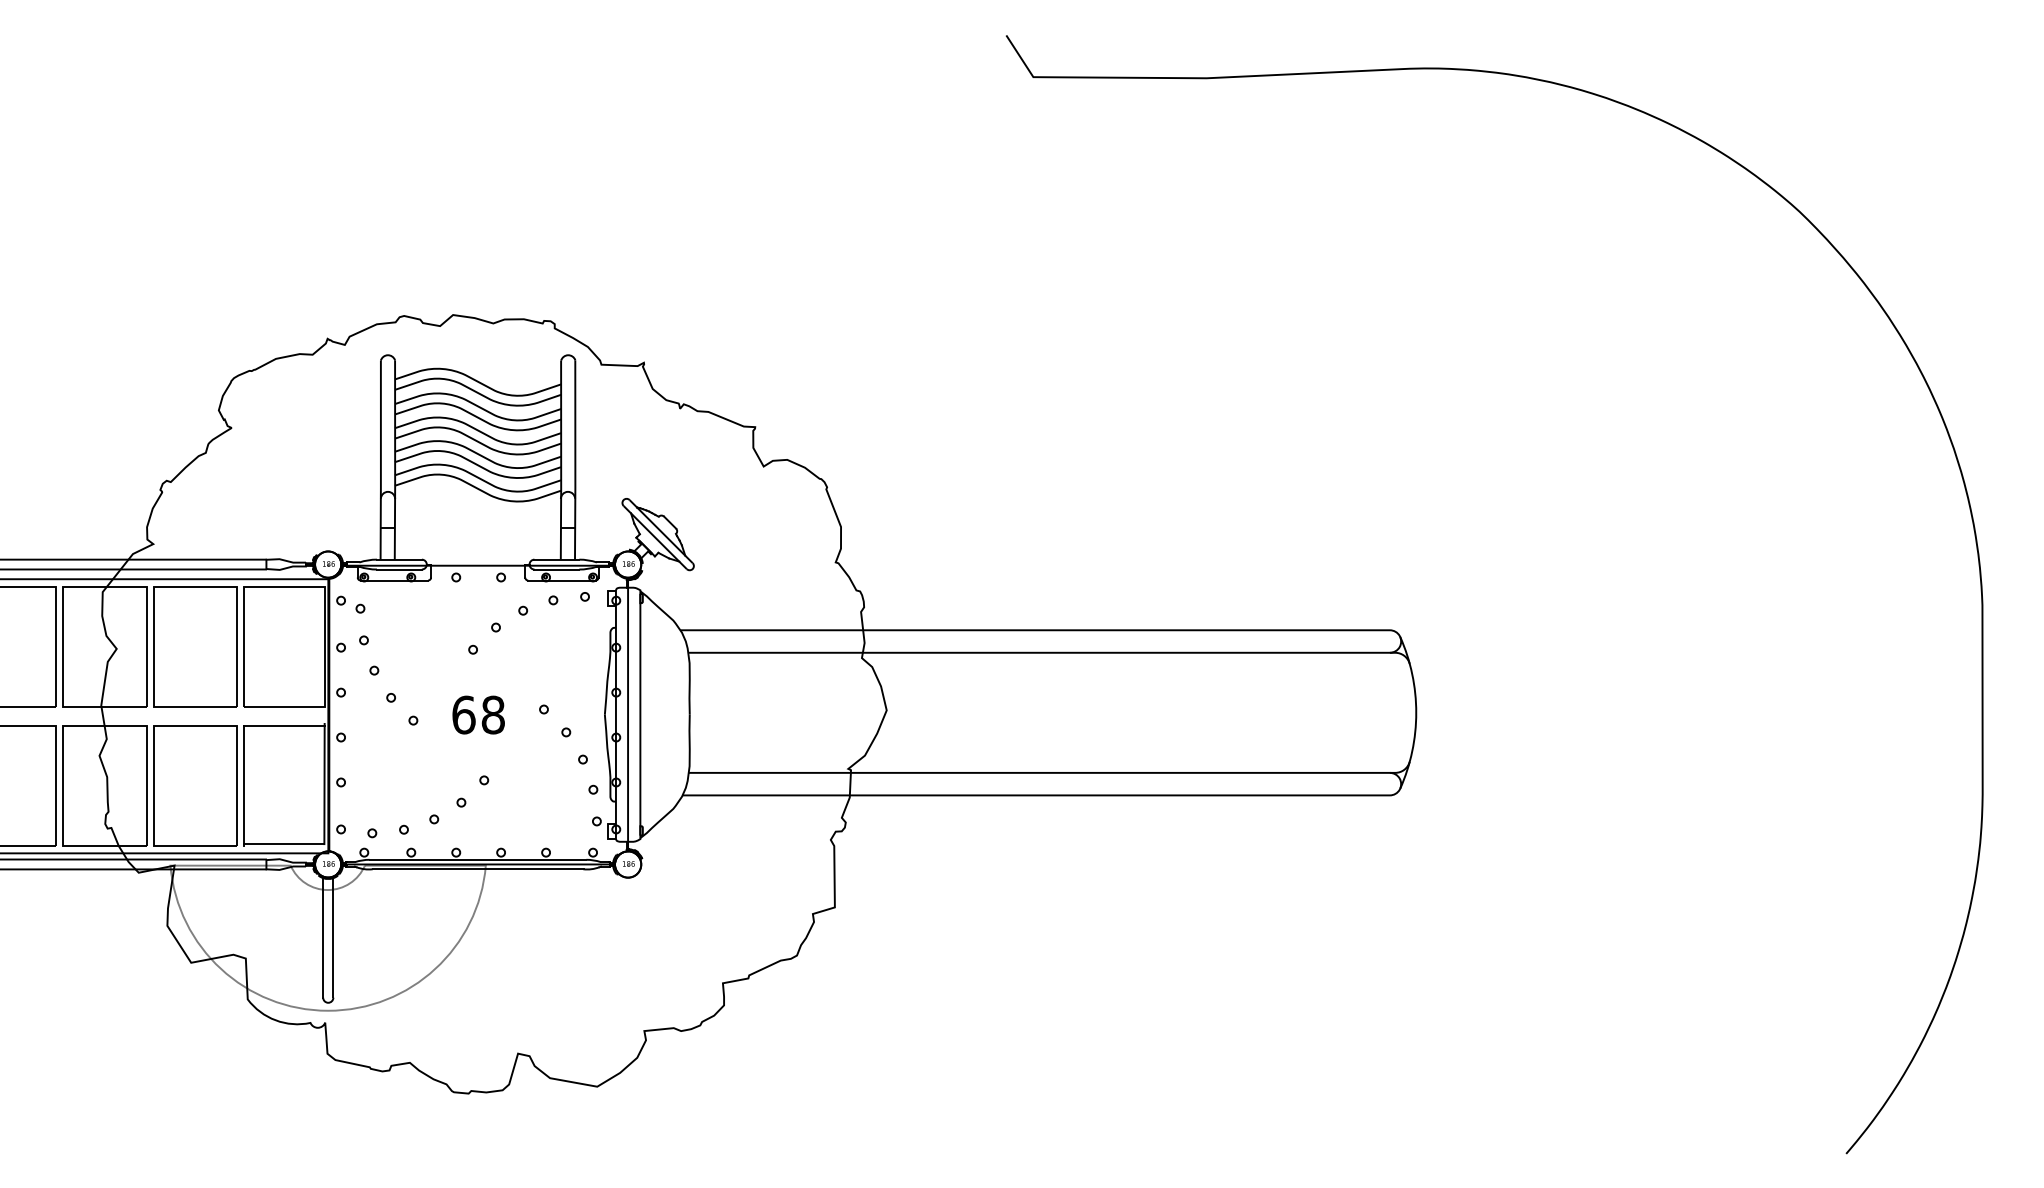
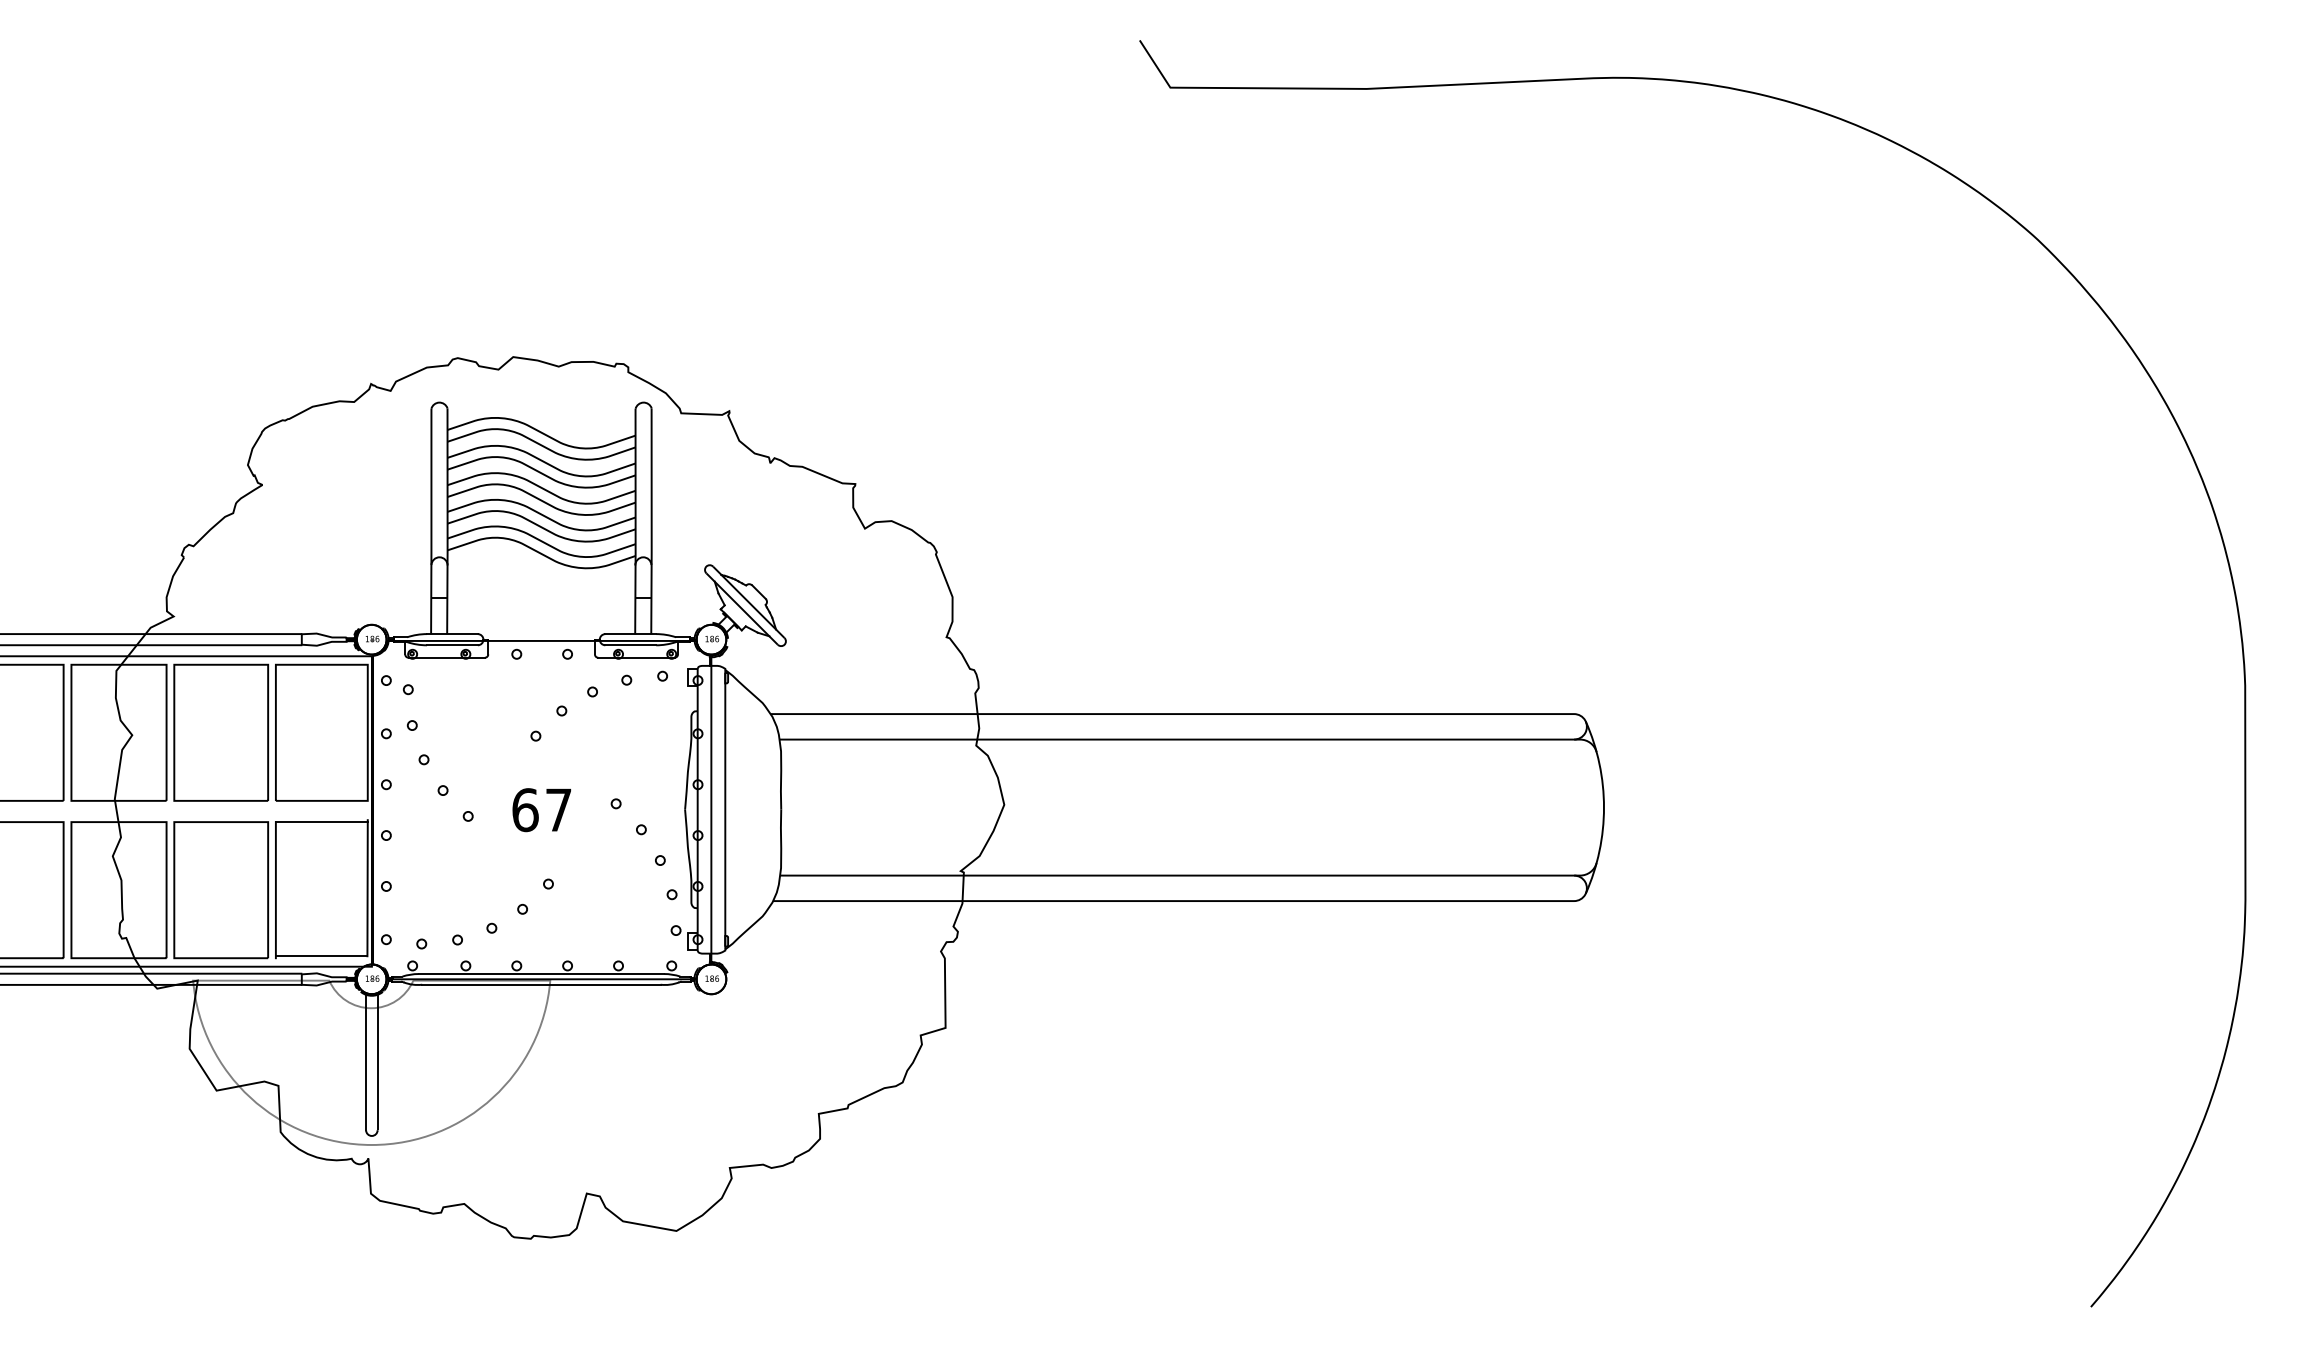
text: (493, 715) -> (558, 810), 68 -> 67

